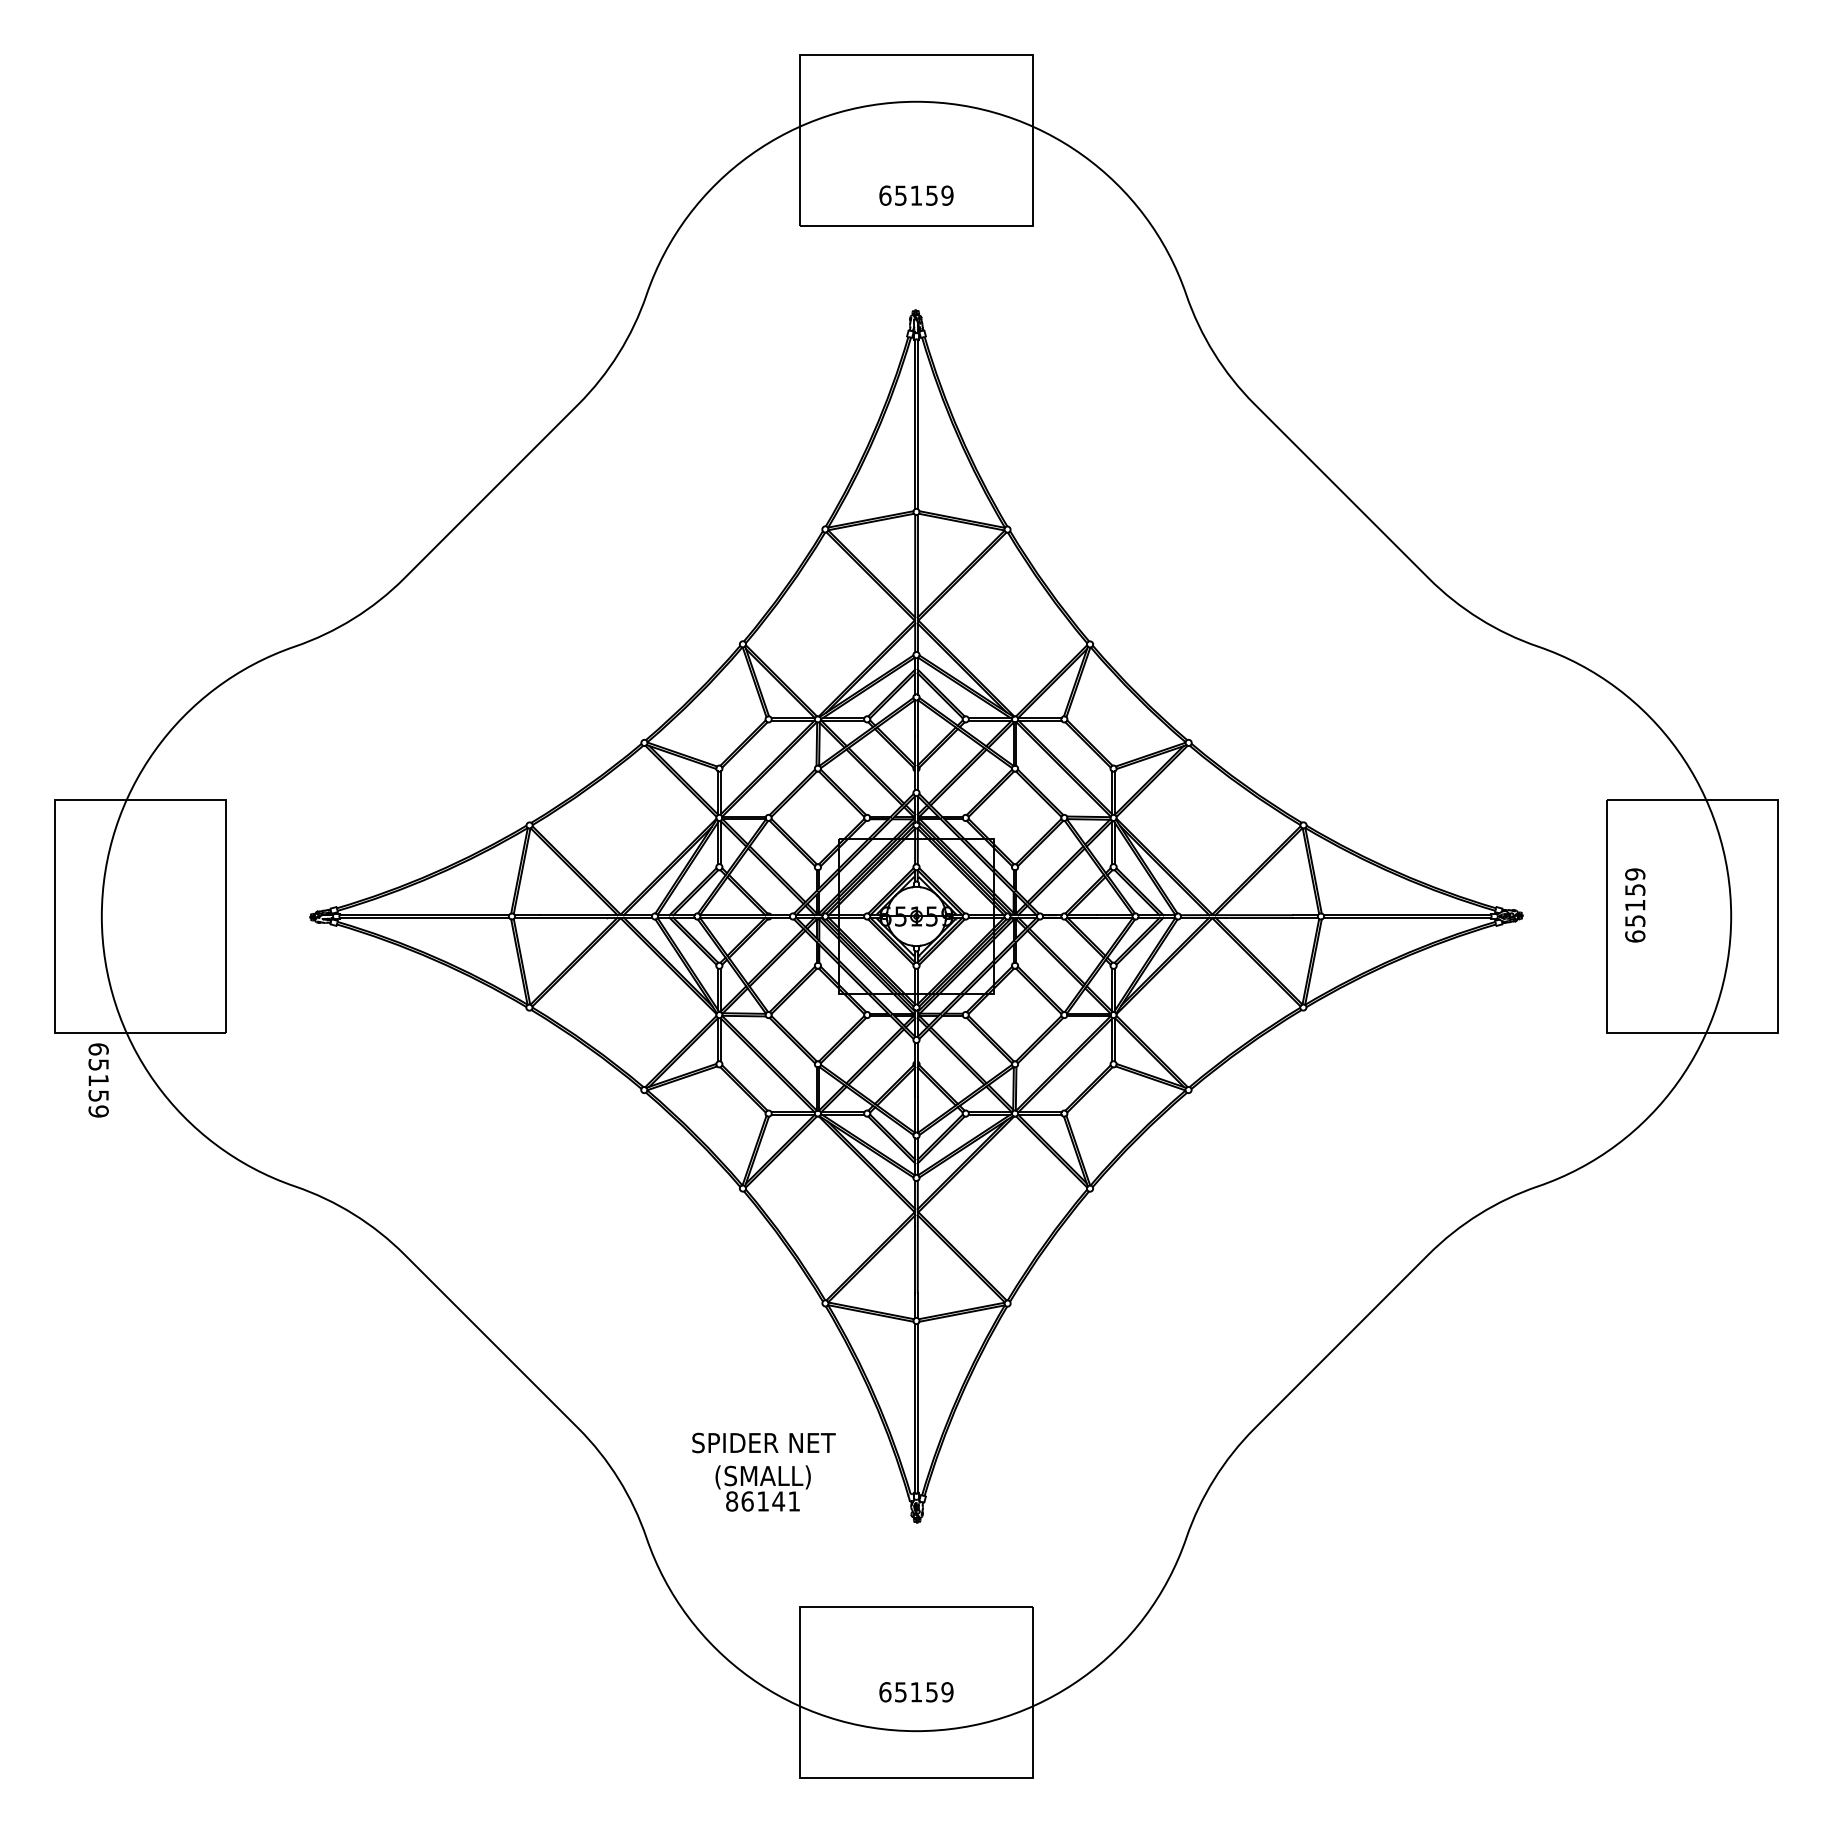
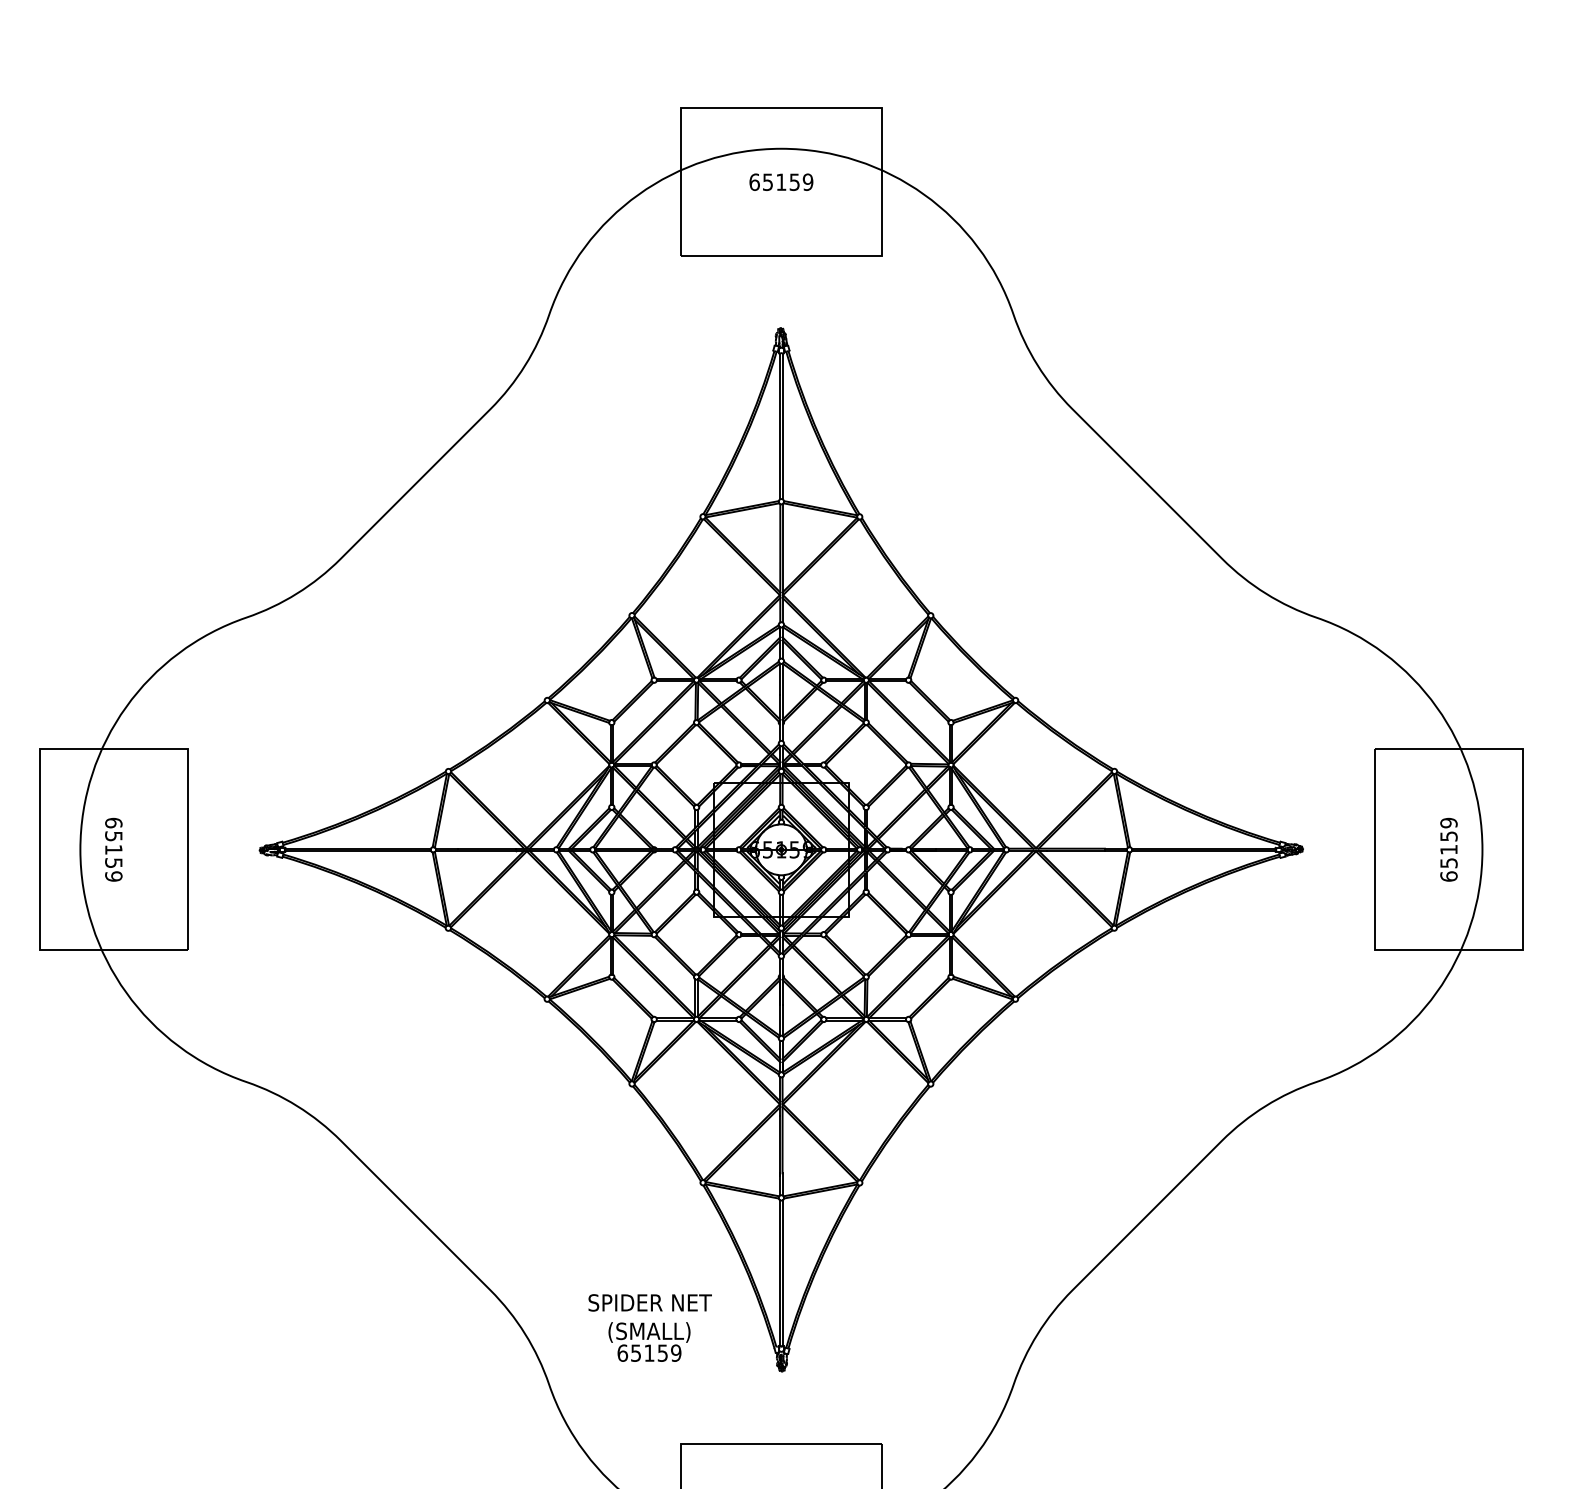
text: (916, 195) -> (781, 182), moved
text: (1635, 905) -> (1449, 849), moved
text: (98, 1080) -> (113, 849), moved
text: (763, 1501) -> (649, 1353), 86141 -> 65159

